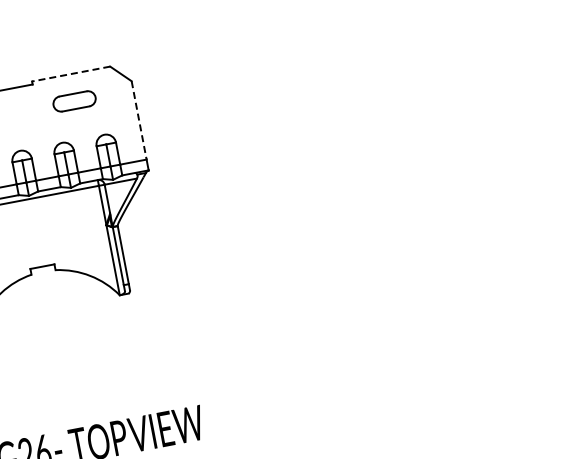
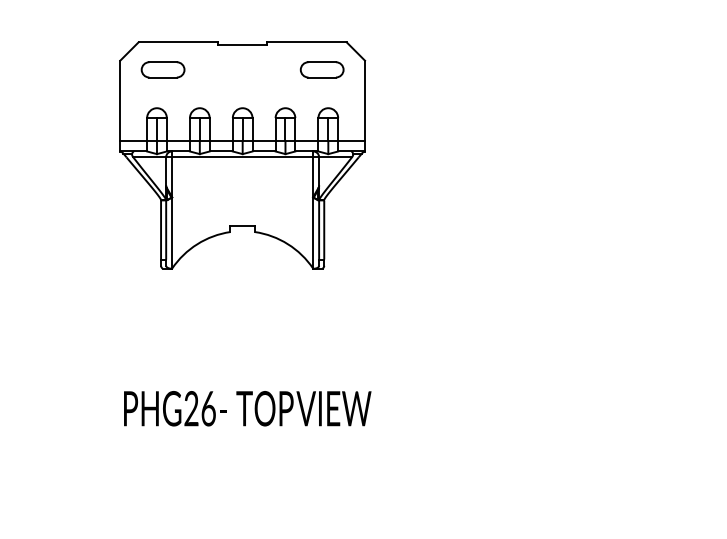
line: (70, 74) -> (306, 42), dashed -> solid
part: (73, 101) -> (321, 69), moved
line: (139, 120) -> (365, 100), dashed -> solid

